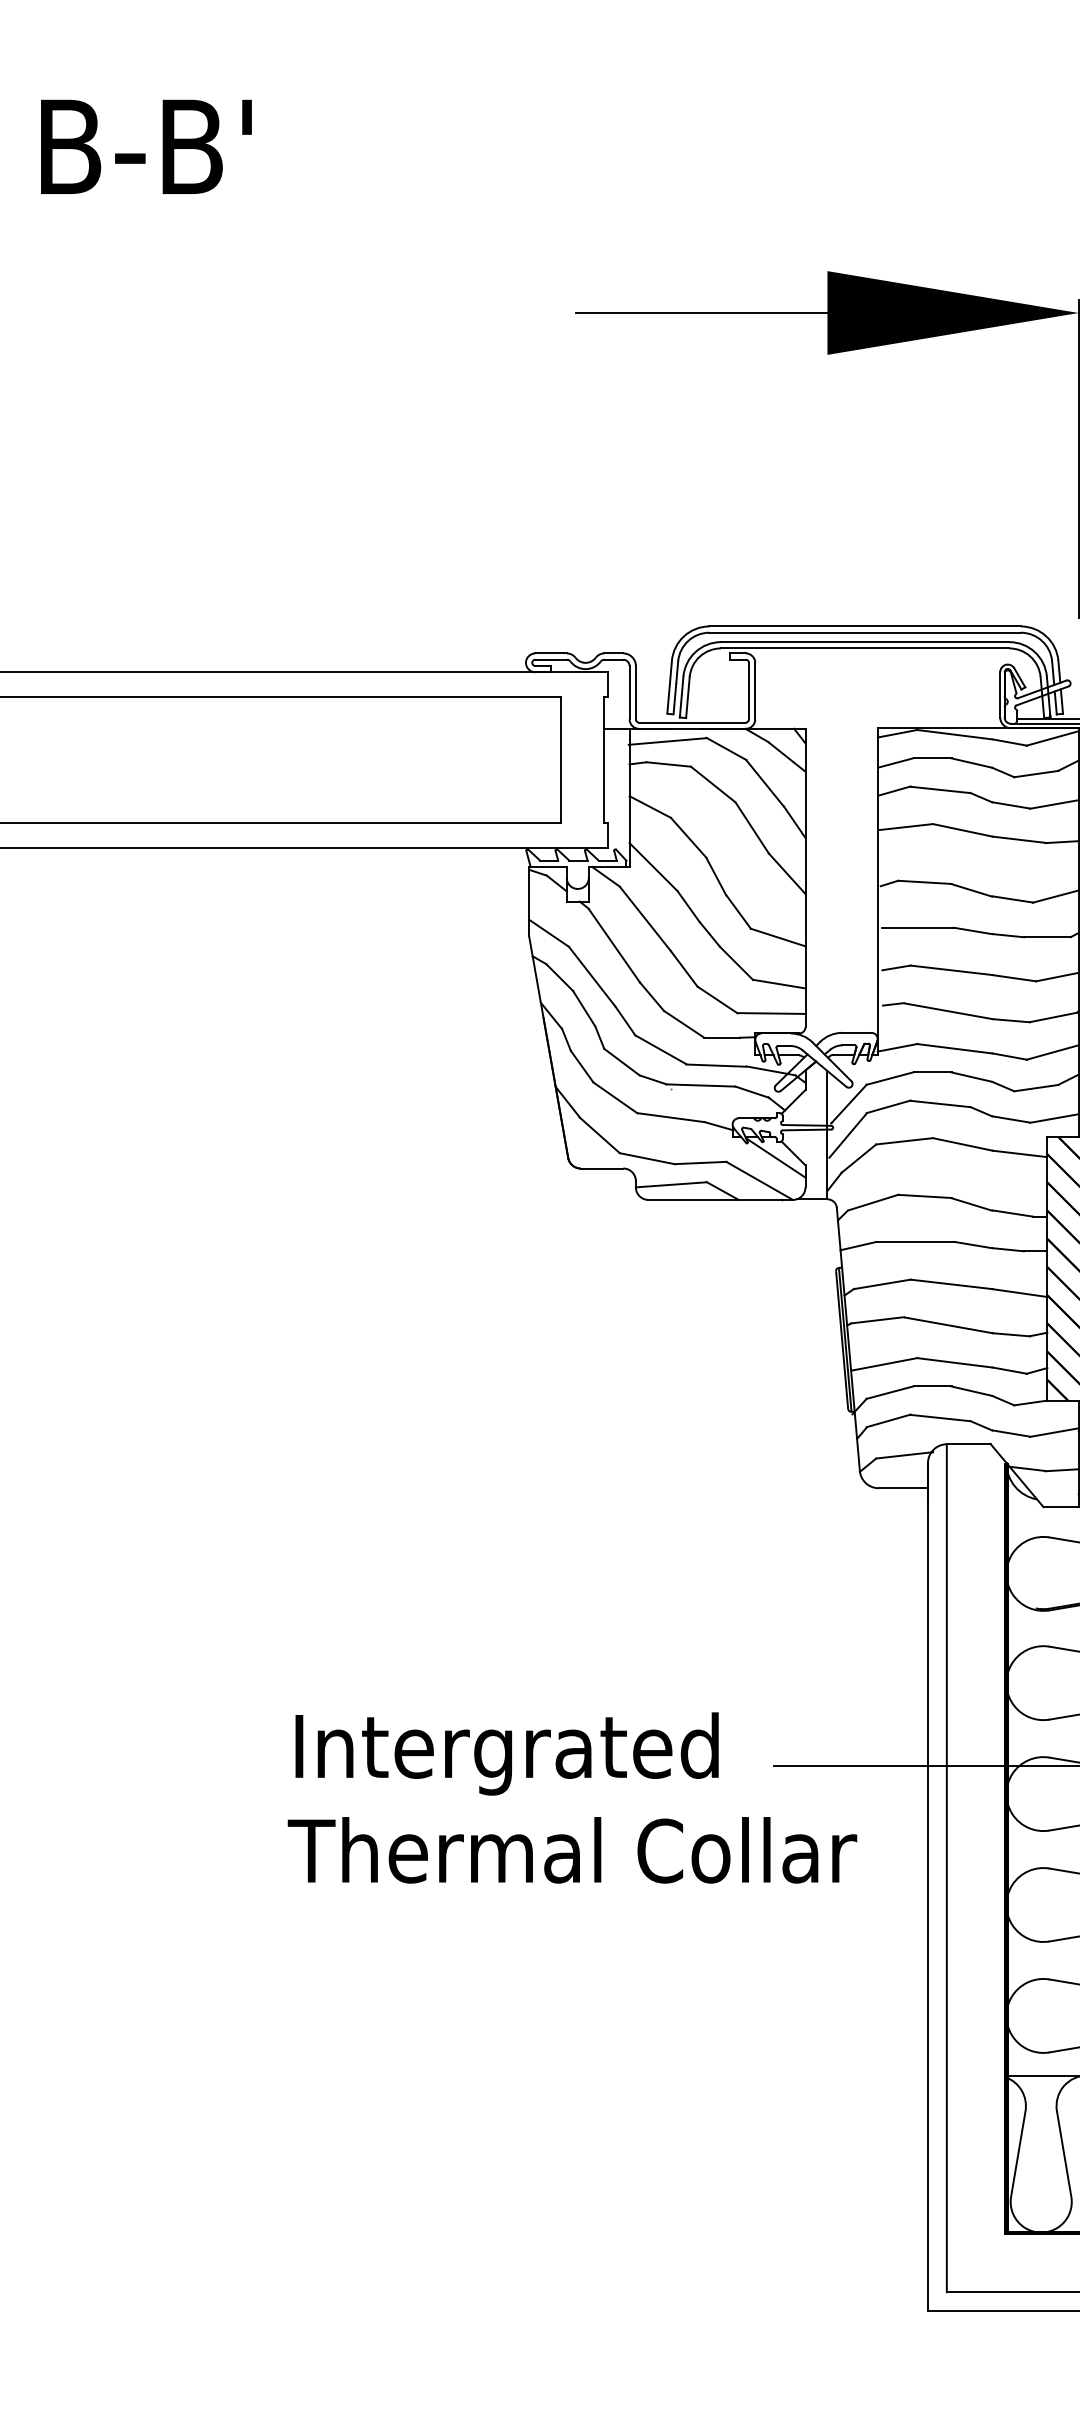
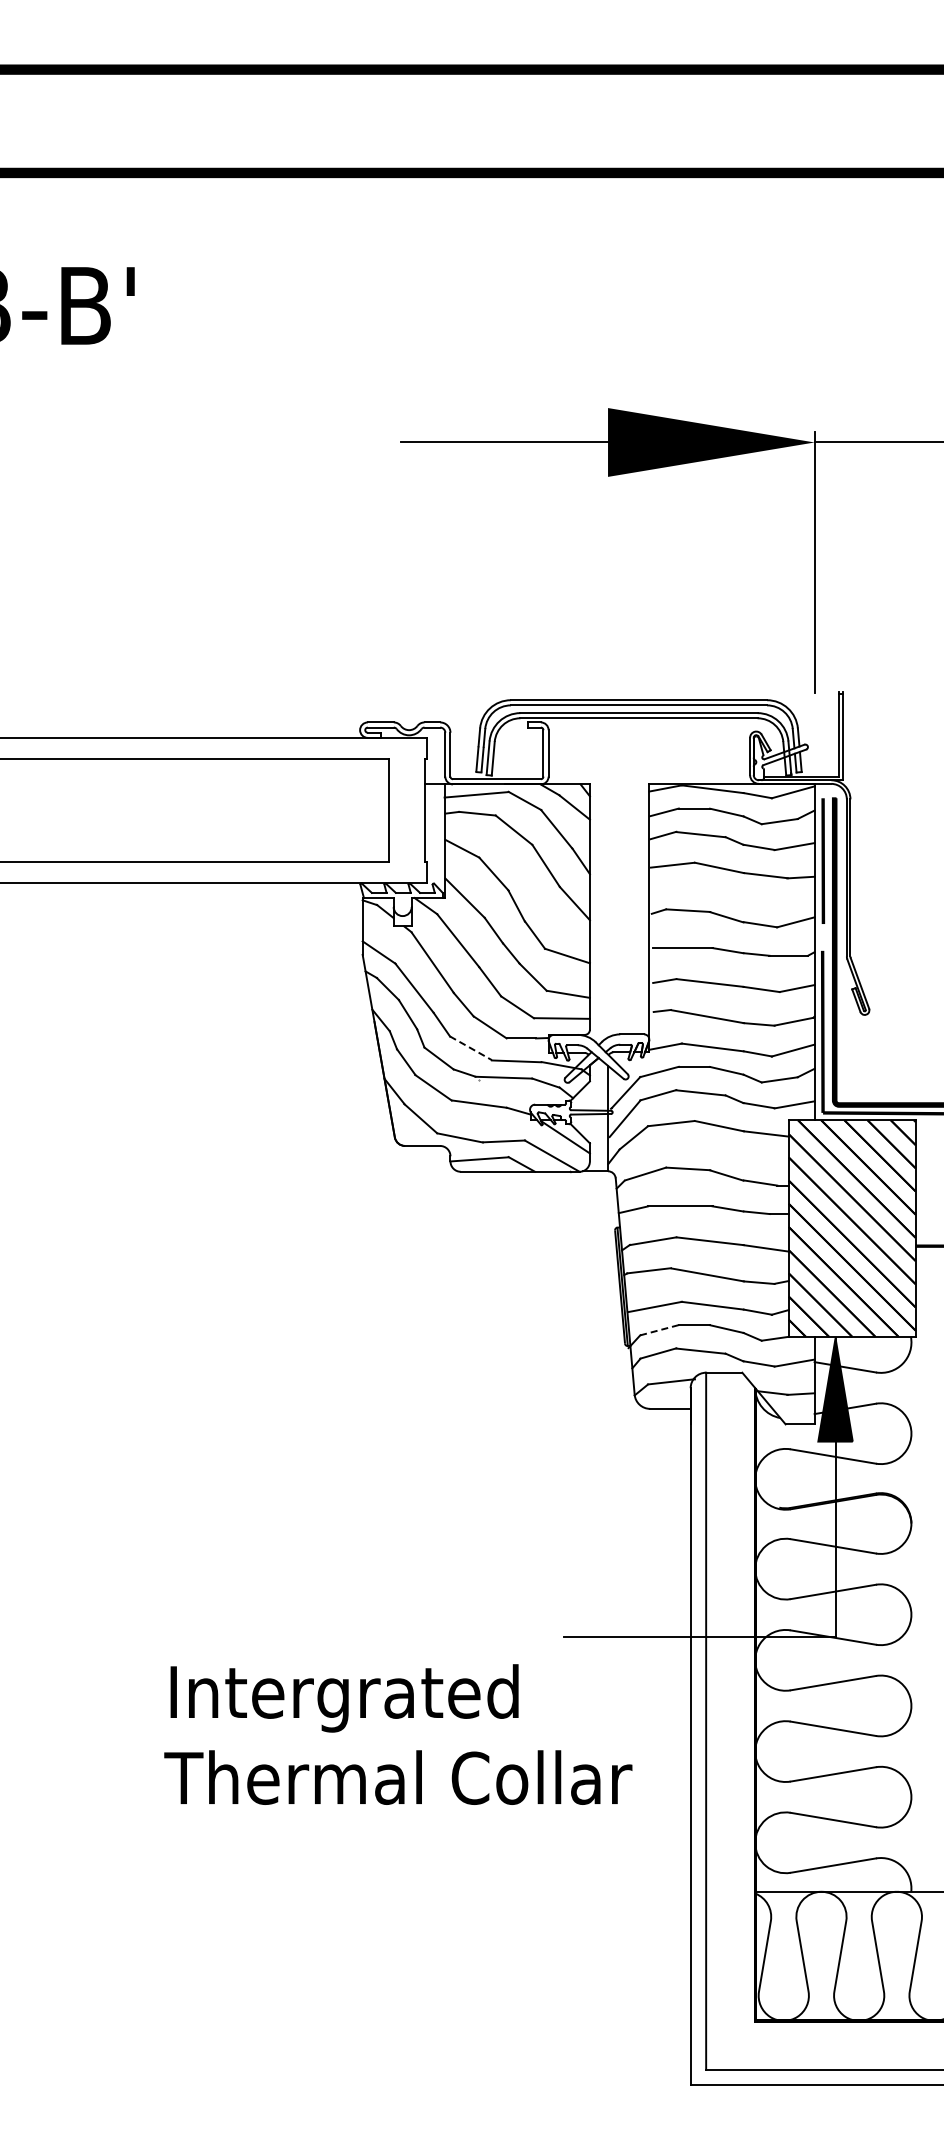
line: (661, 1049) -> (471, 1048), solid -> dashed
line: (890, 1392) -> (659, 1330), solid -> dashed
text: (572, 1797) -> (398, 1734), moved

